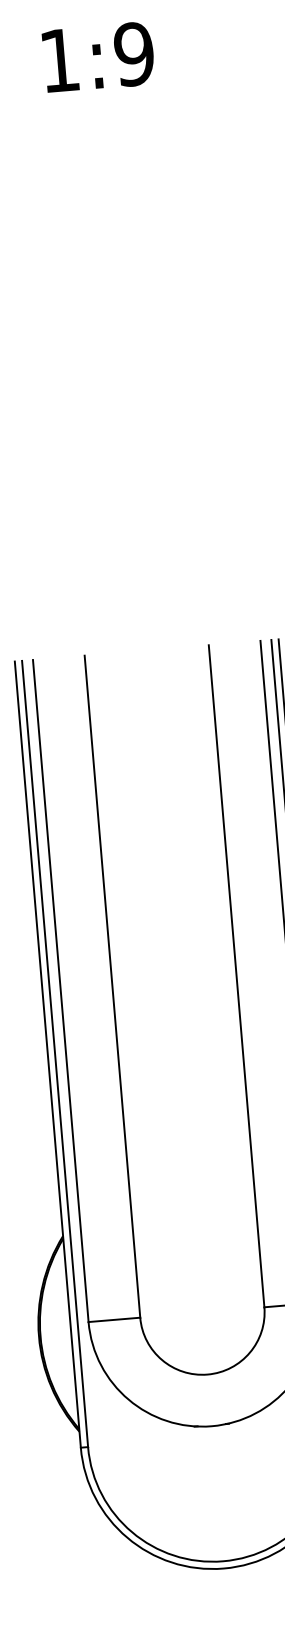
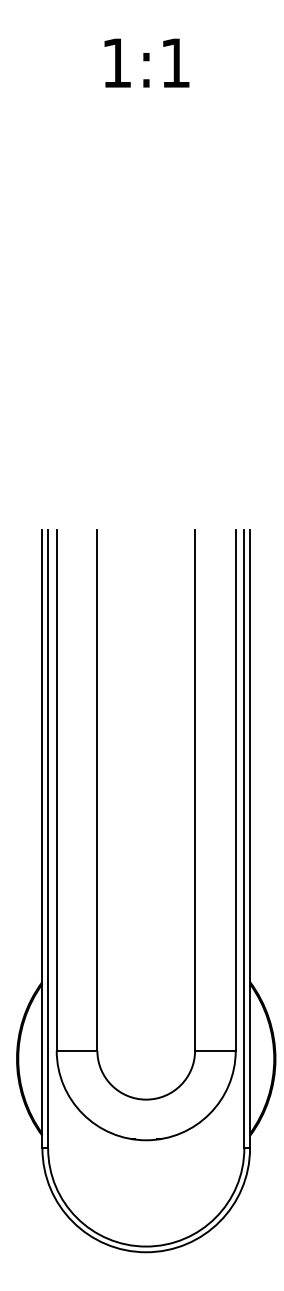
text: (134, 53) -> (175, 62), 1:9 -> 1:1

